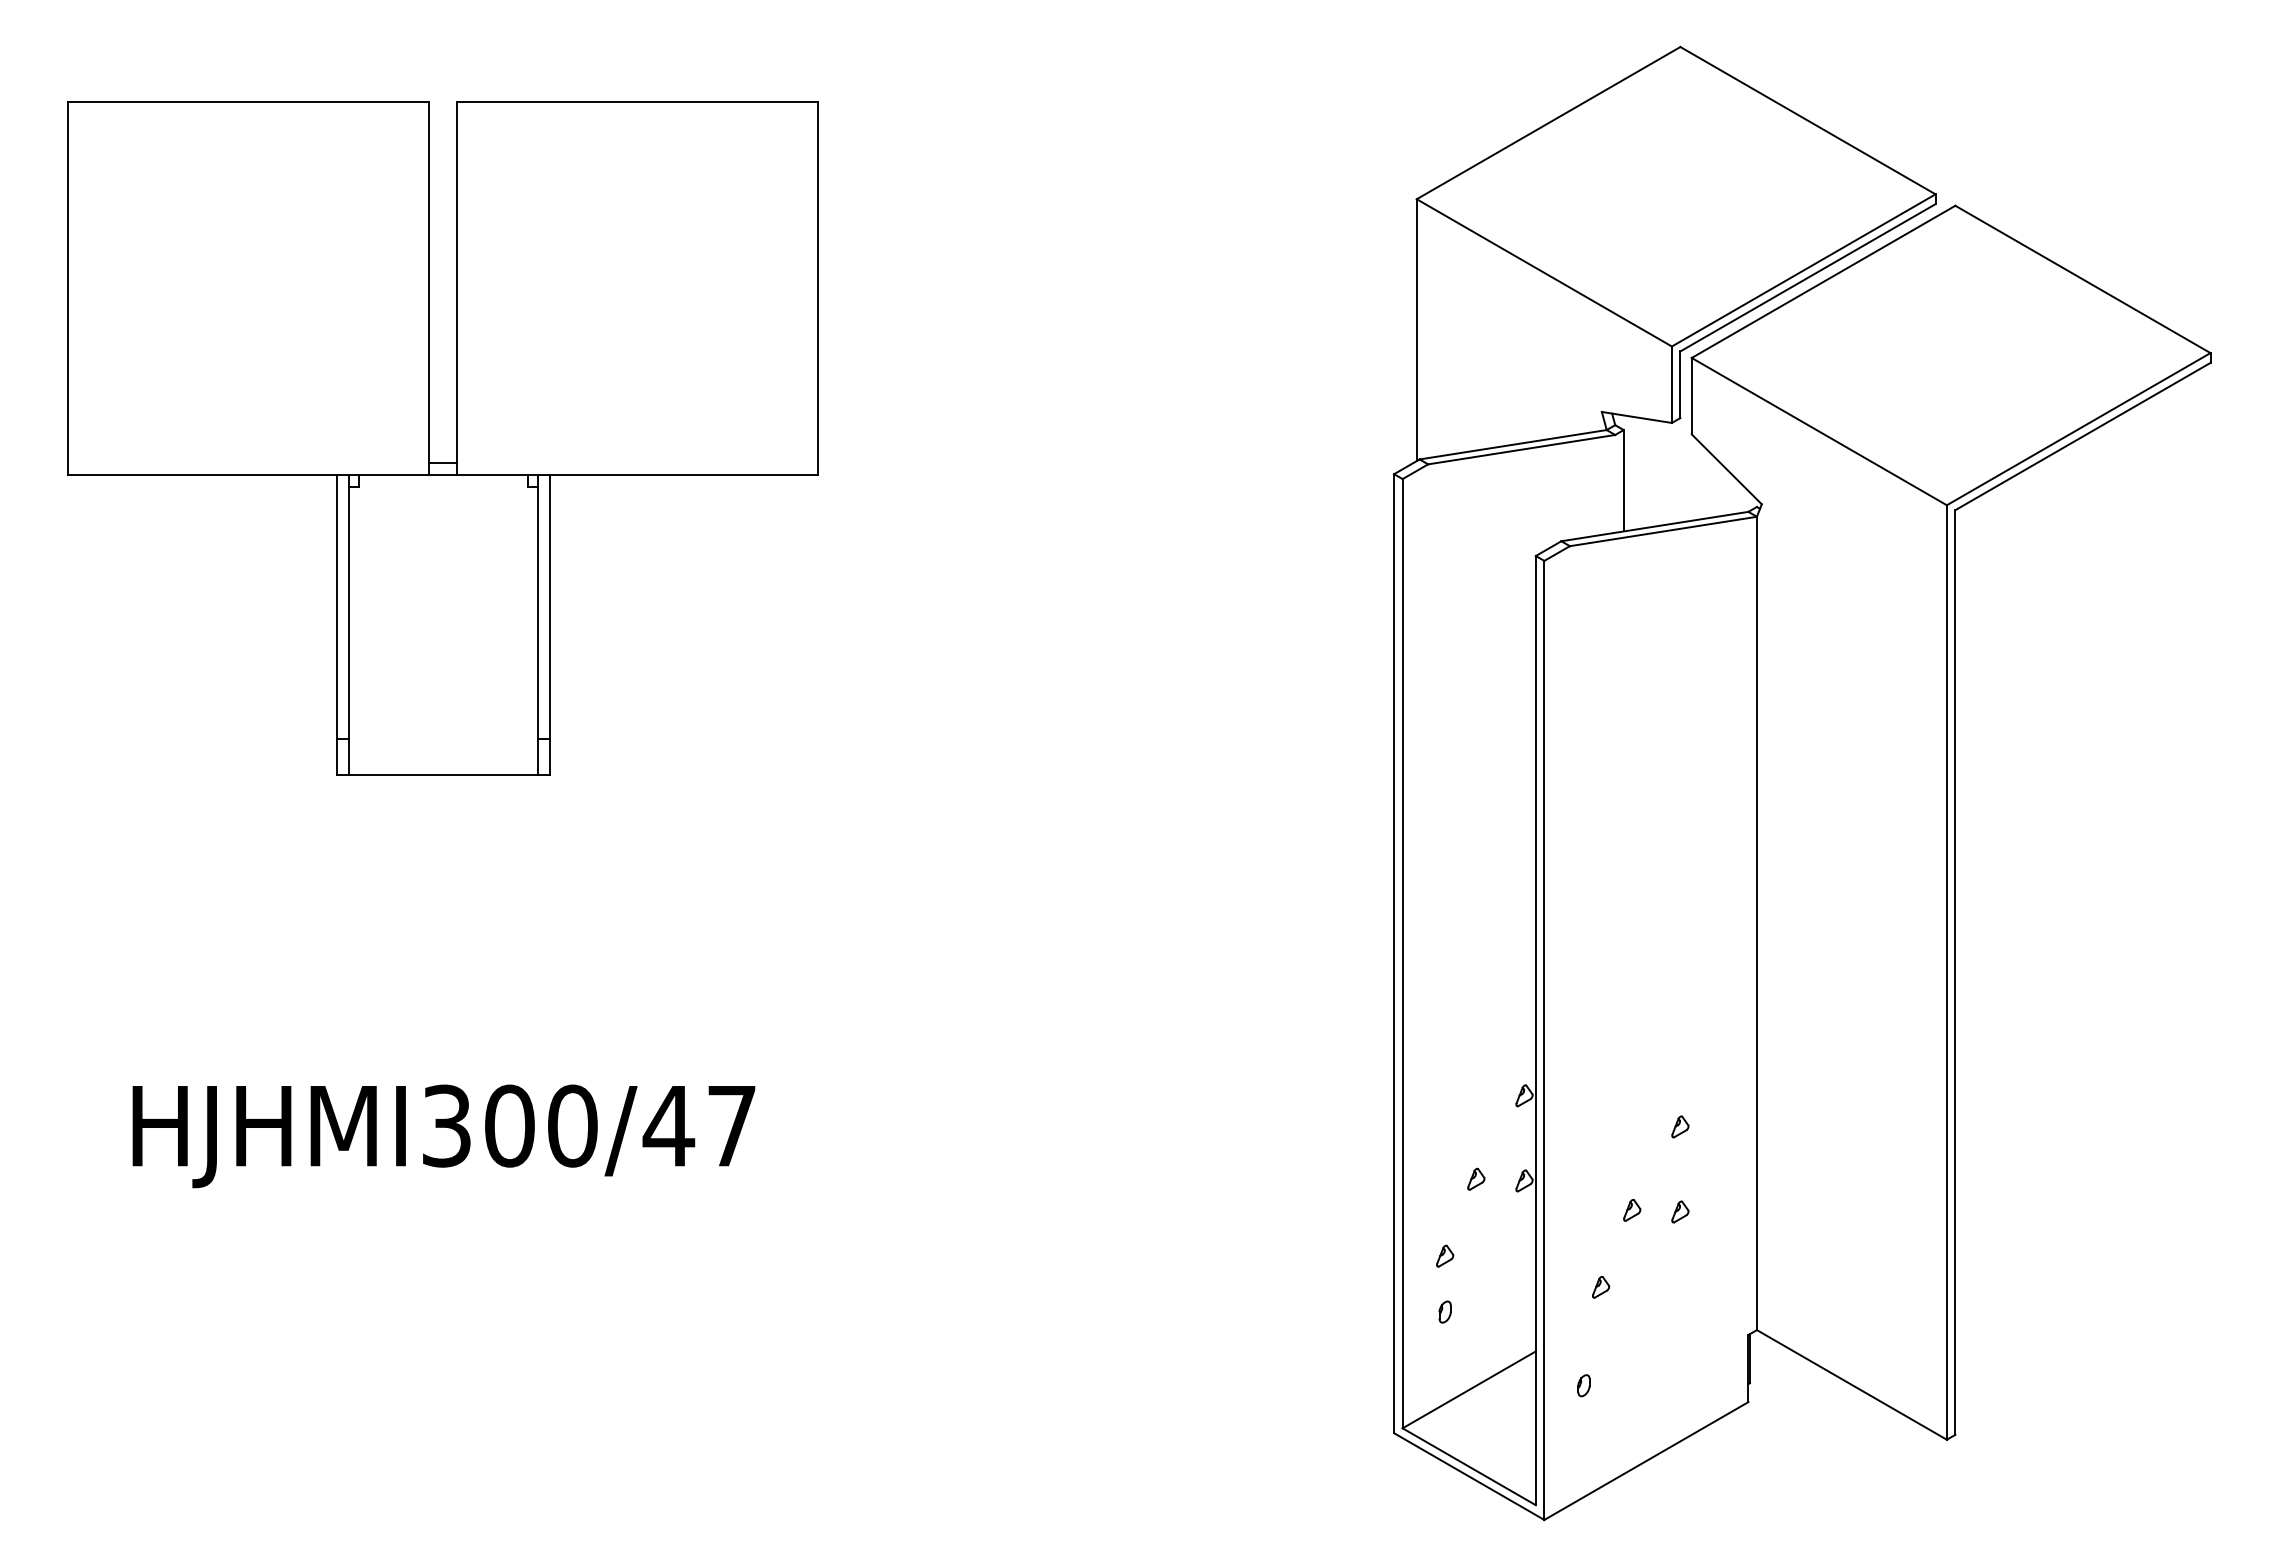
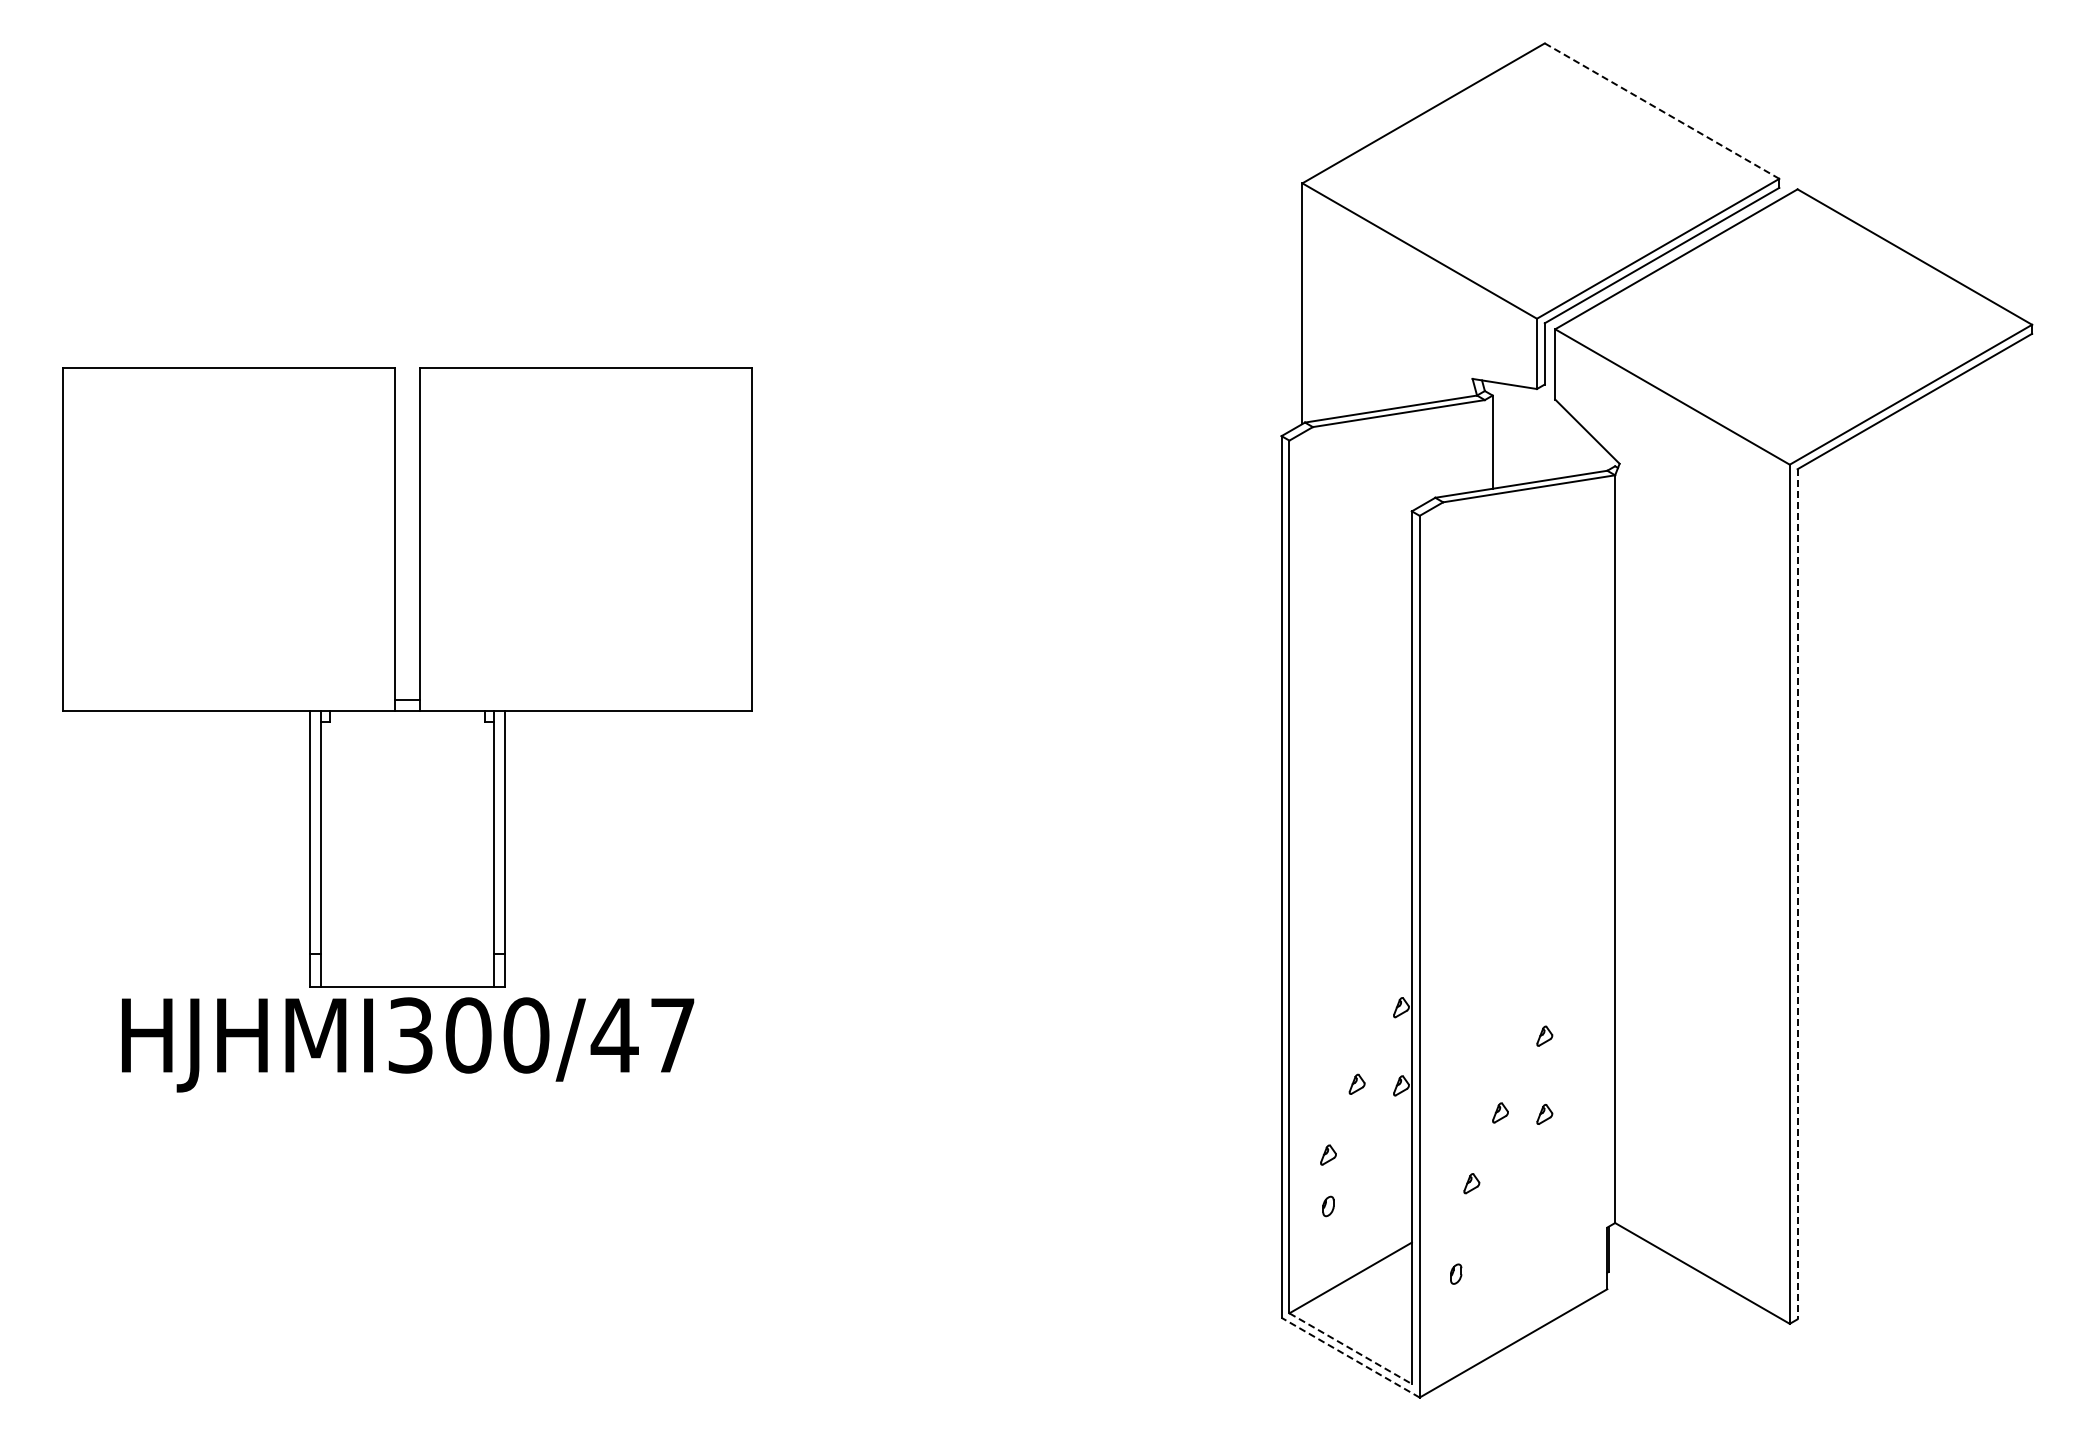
line: (1808, 121) -> (1662, 111), solid -> dashed
part: (430, 438) -> (395, 677), moved
line: (1955, 972) -> (1797, 894), solid -> dashed
line: (1469, 1466) -> (1350, 1348), solid -> dashed
line: (1469, 1476) -> (1350, 1357), solid -> dashed

